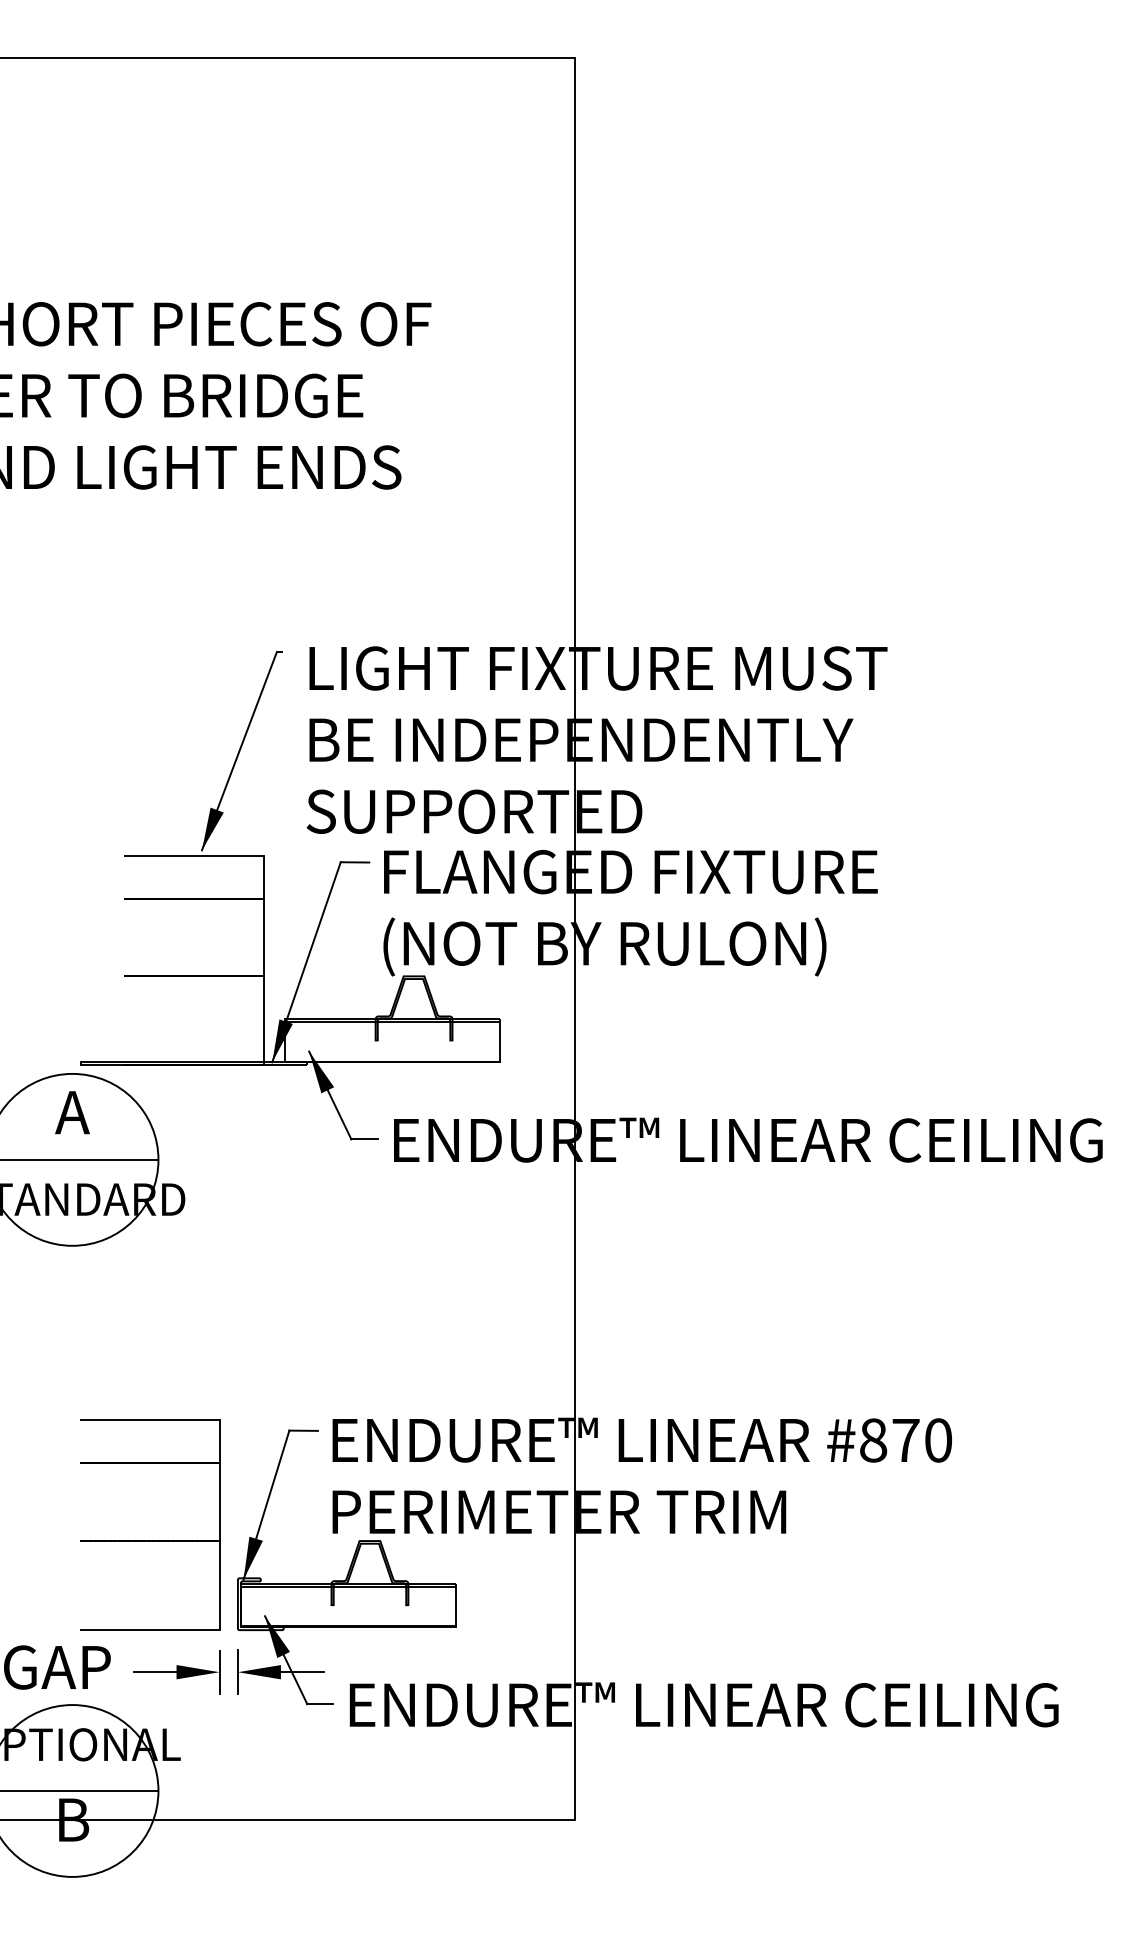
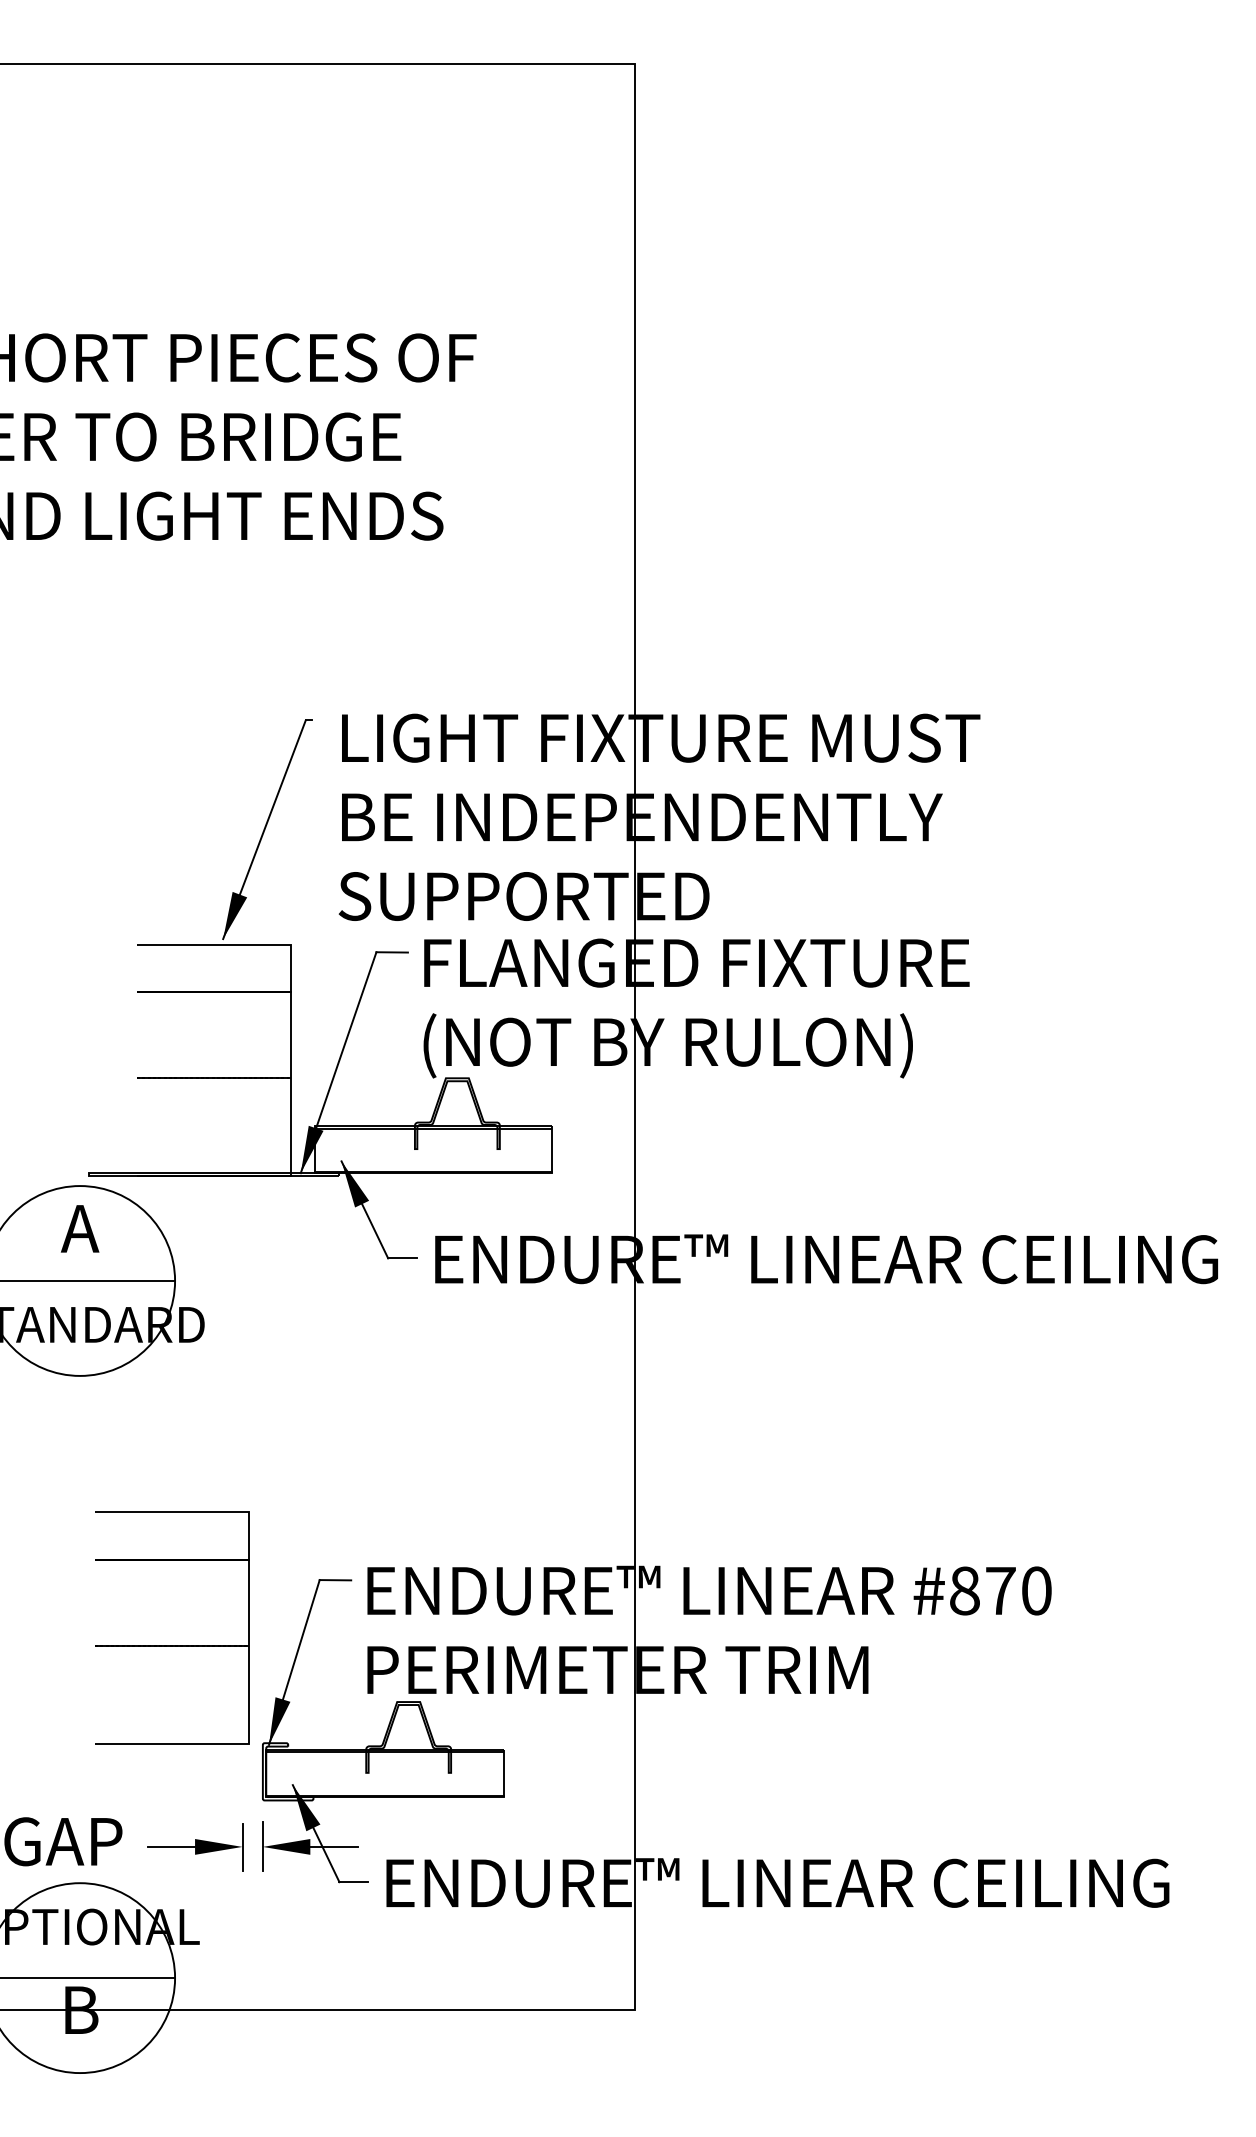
part: (150, 1540) -> (172, 1645), moved

